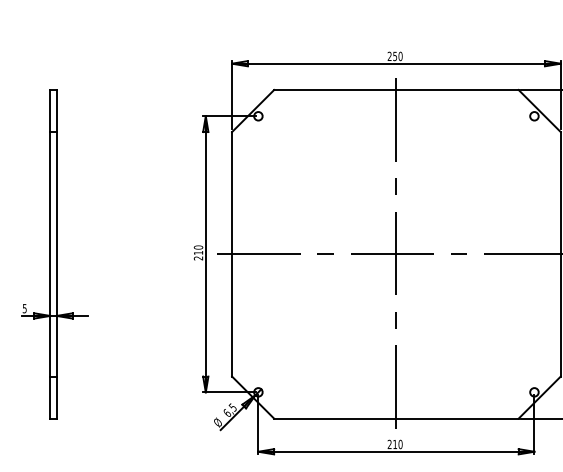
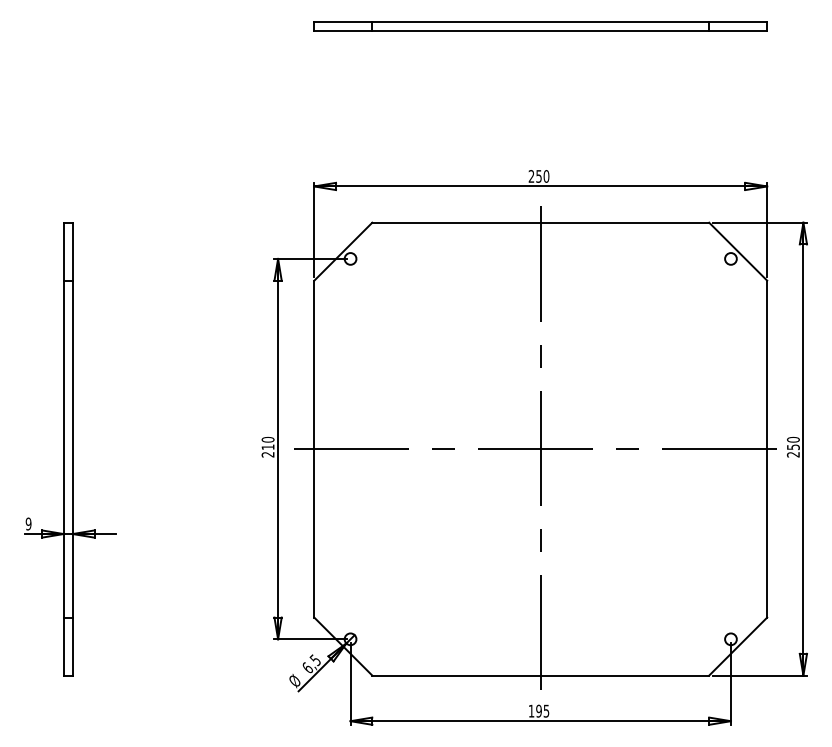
text: (24, 308) -> (28, 523), 5 -> 9
text: (394, 444) -> (538, 710), 210 -> 195

